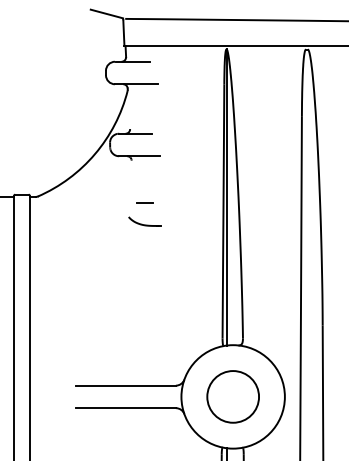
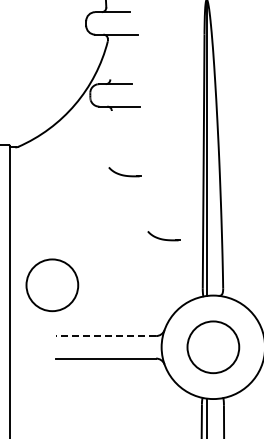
line: (144, 202) -> (124, 152), removed
part: (183, 285) -> (163, 235), added
circle: (71, 334) -> (51, 284), added
line: (125, 385) -> (105, 335), solid -> dashed

